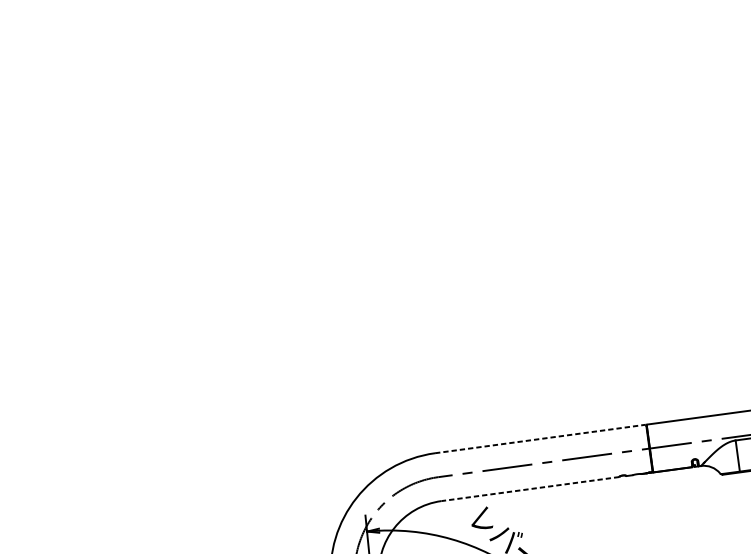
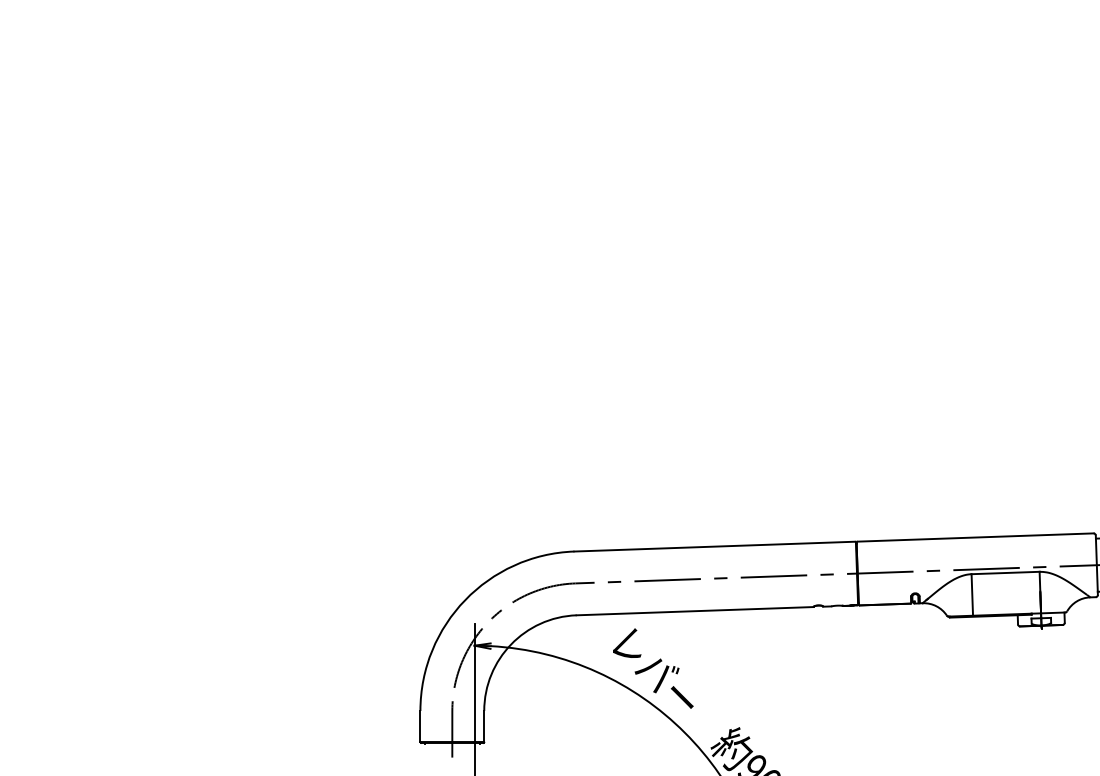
line: (540, 438) -> (715, 546), dashed -> solid
line: (530, 489) -> (695, 611), dashed -> solid

